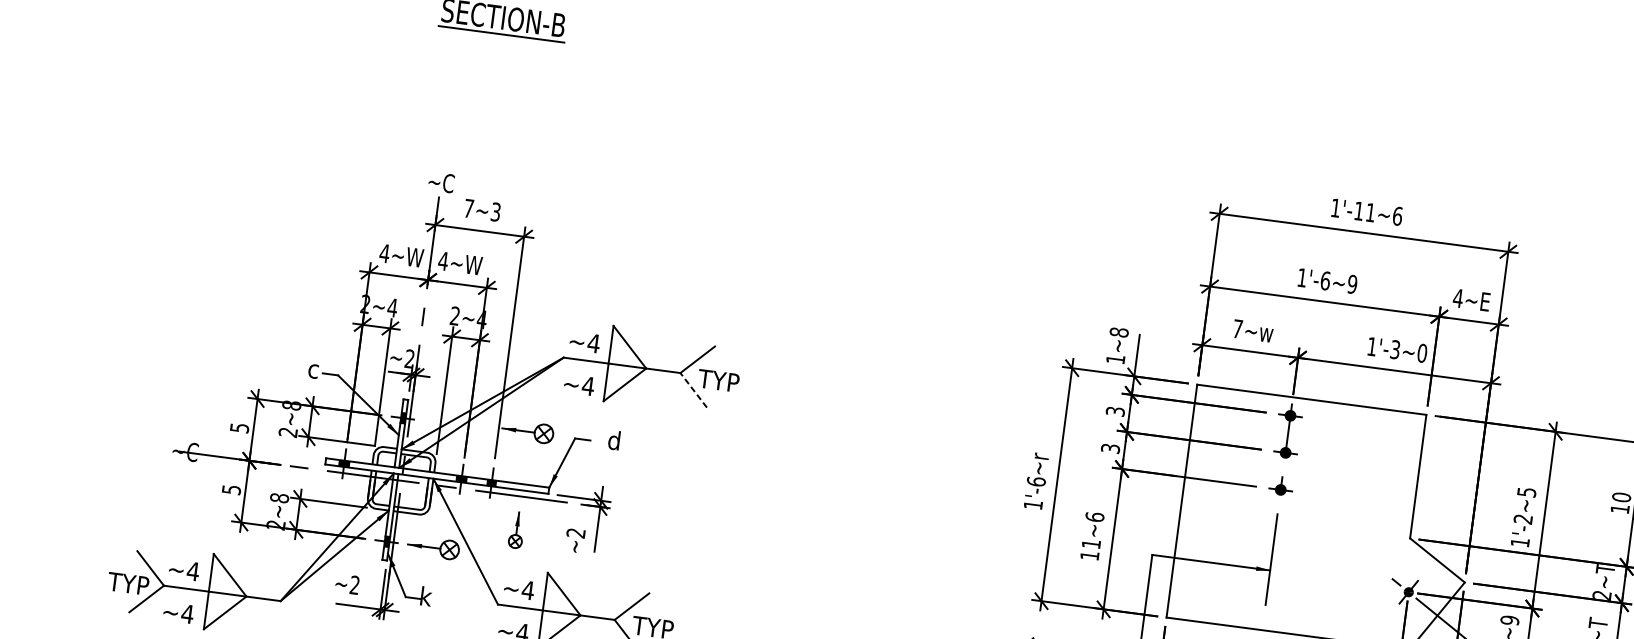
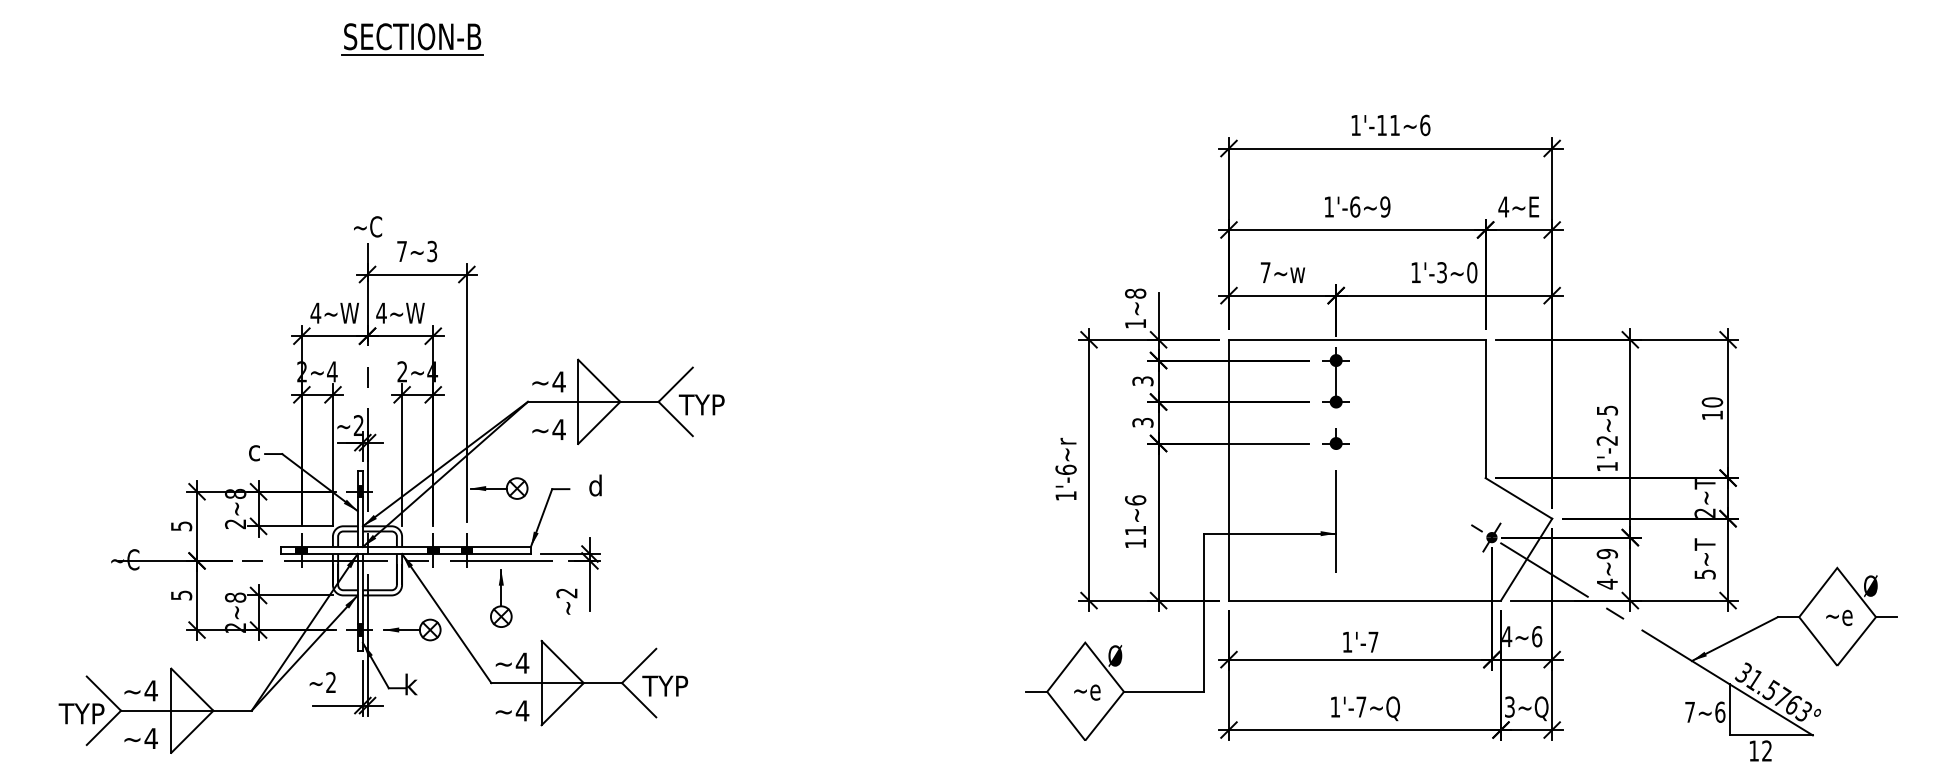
line: (693, 389) -> (675, 418), dashed -> solid
part: (516, 530) -> (501, 598), size x1.43

